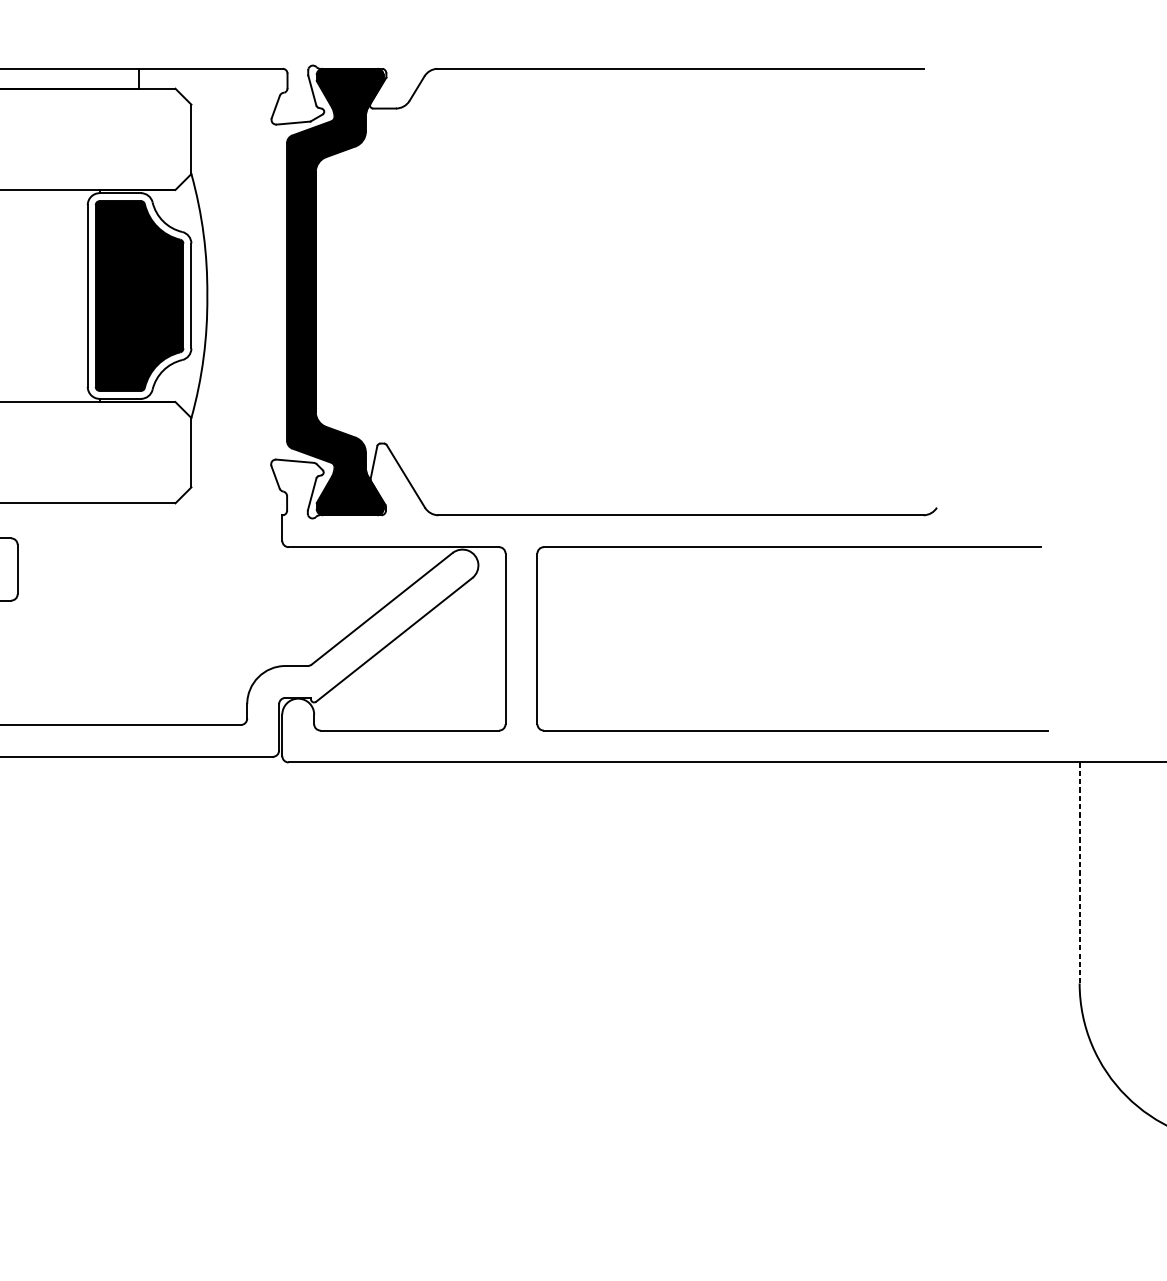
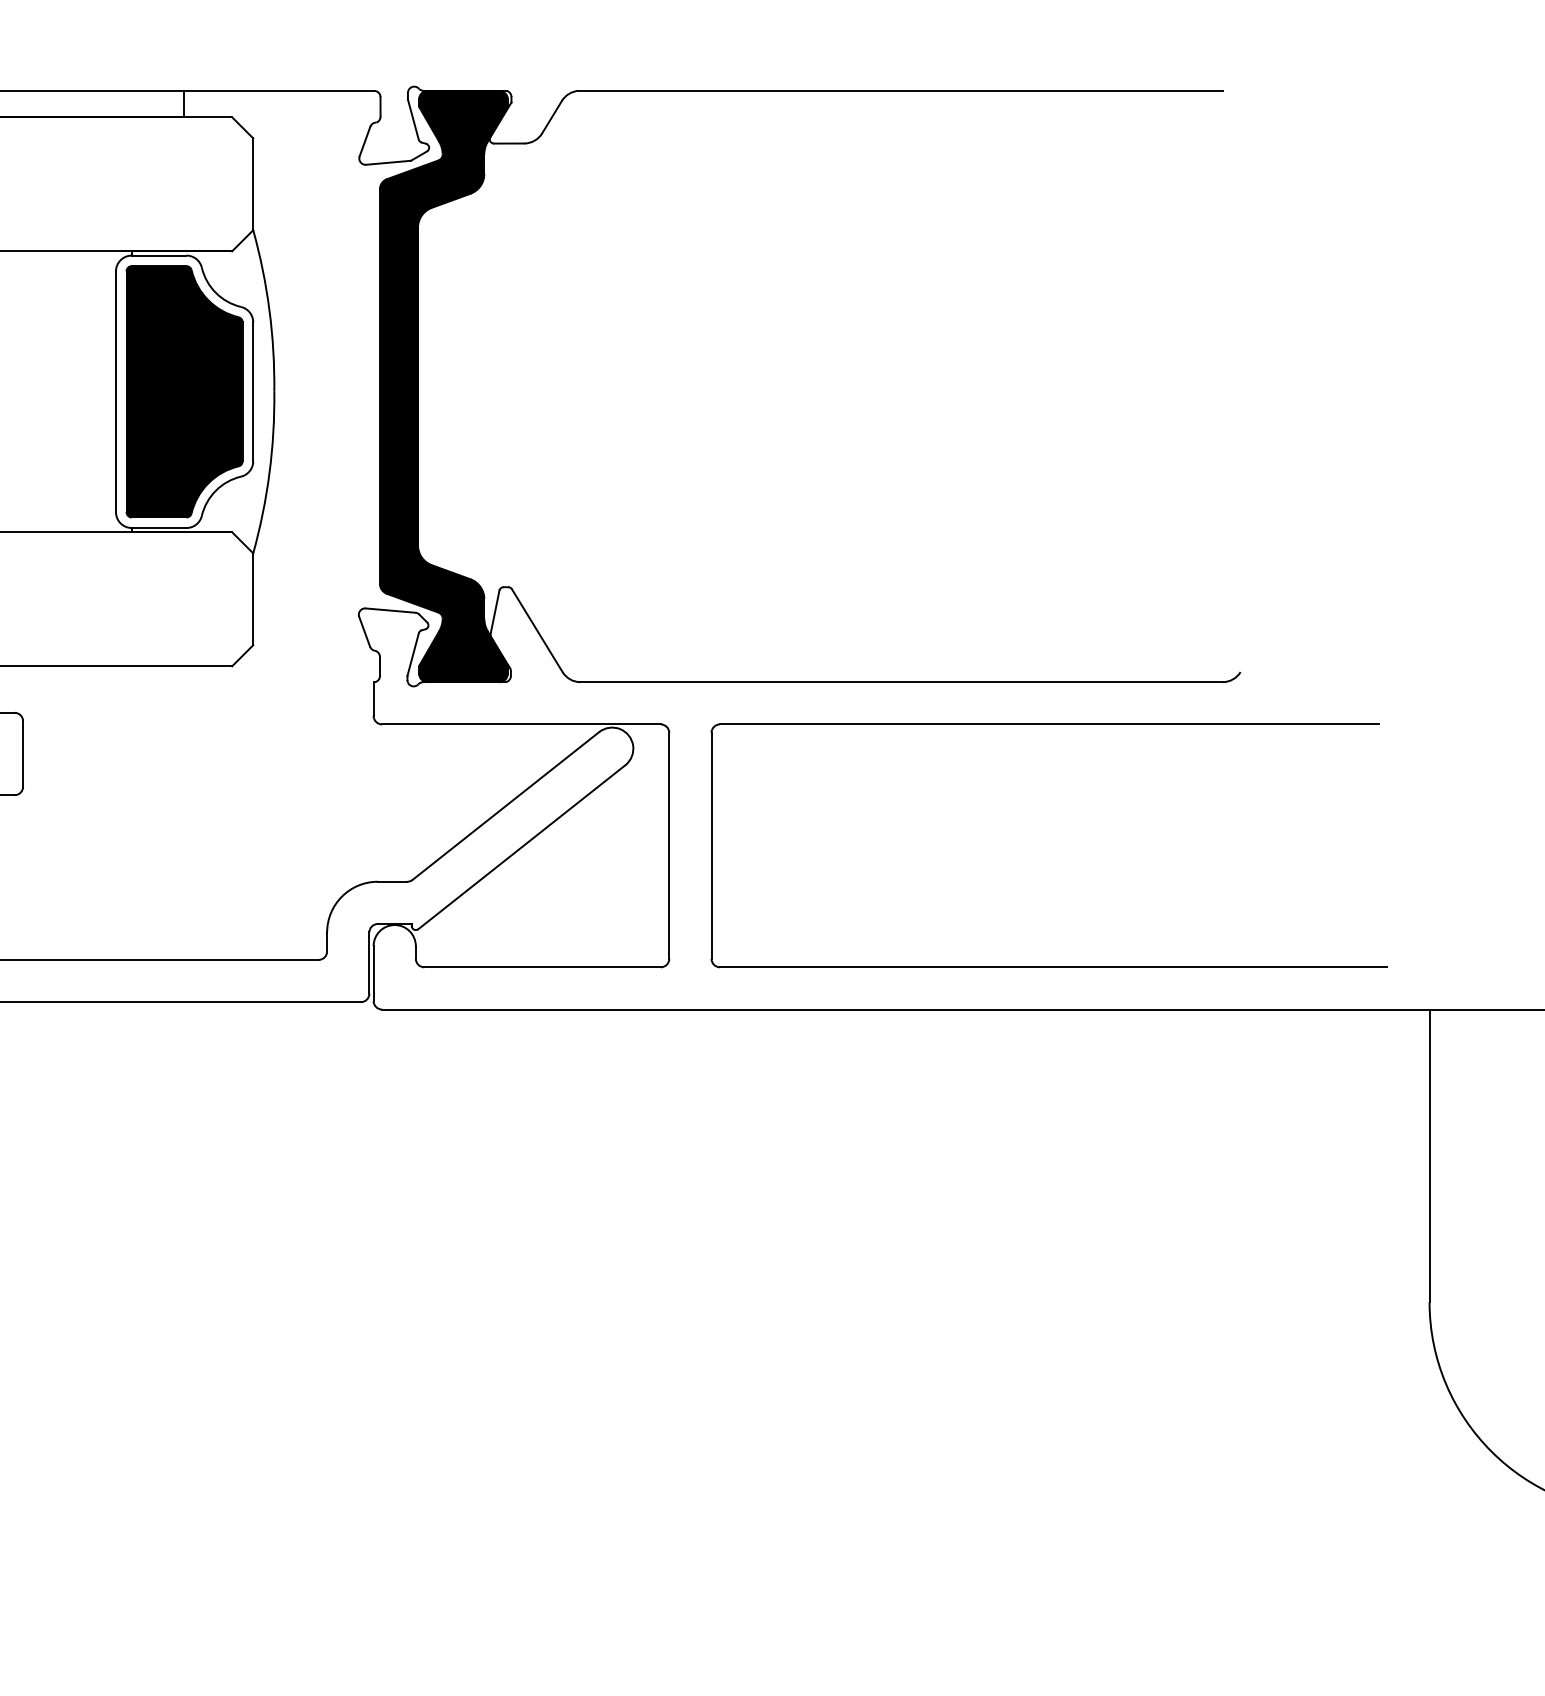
line: (1079, 873) -> (1429, 1156), dashed -> solid

